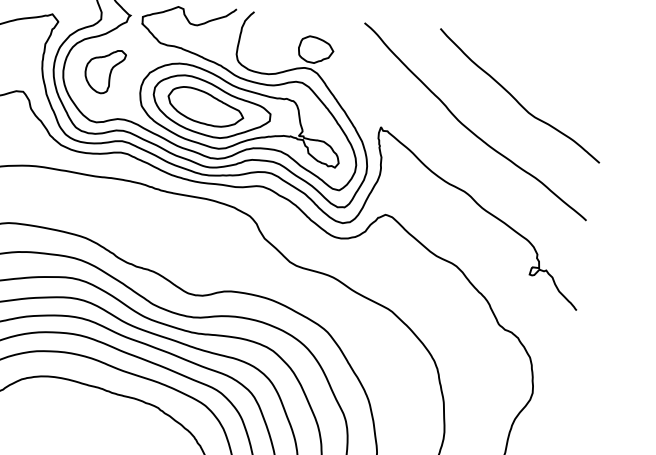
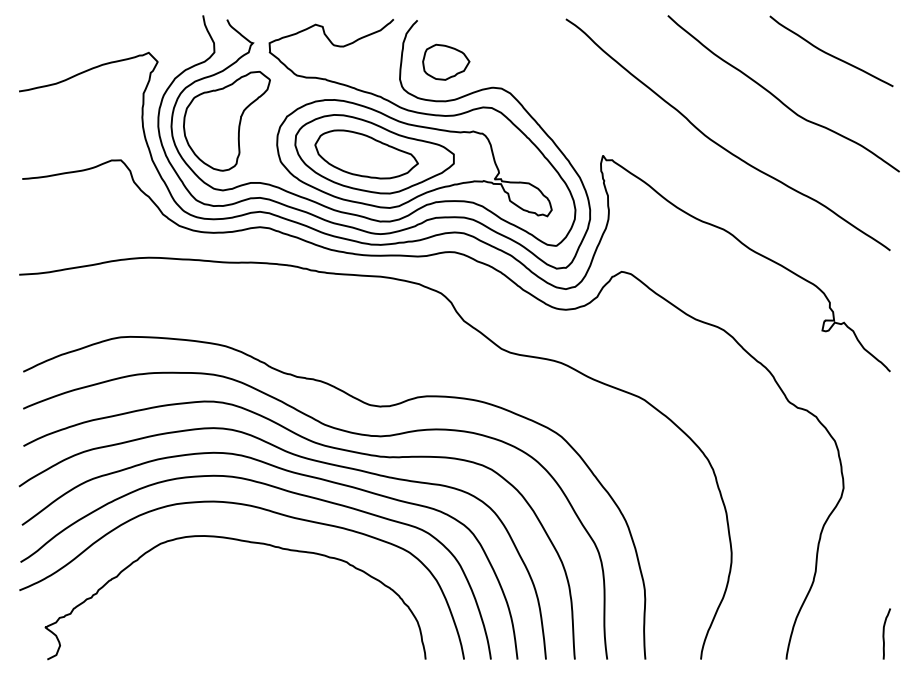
part: (316, 49) -> (446, 61), moved
curve: (557, 69) -> (829, 53), added
part: (104, 71) -> (226, 121), size x1.67

